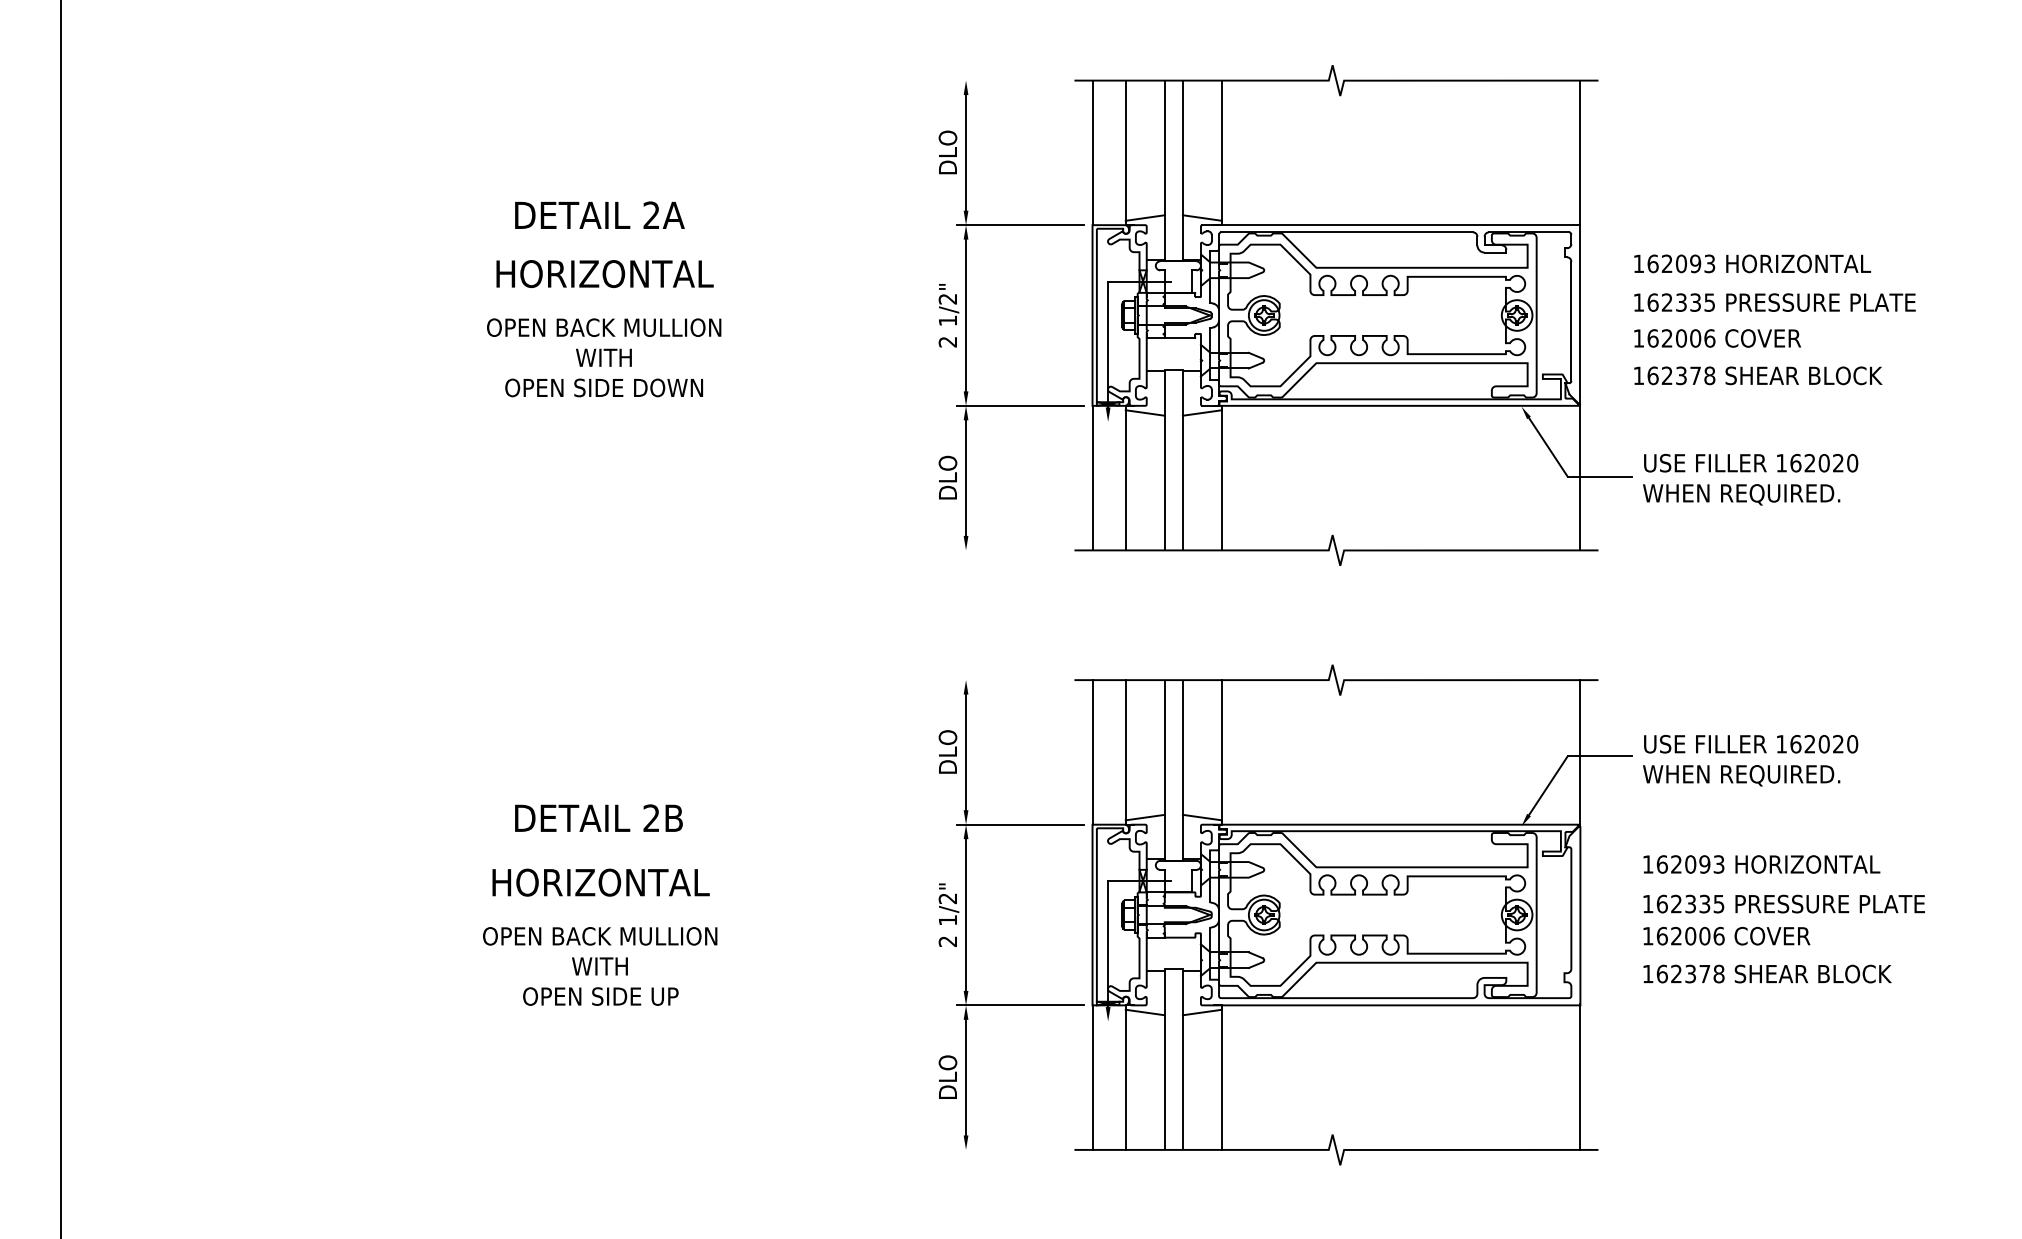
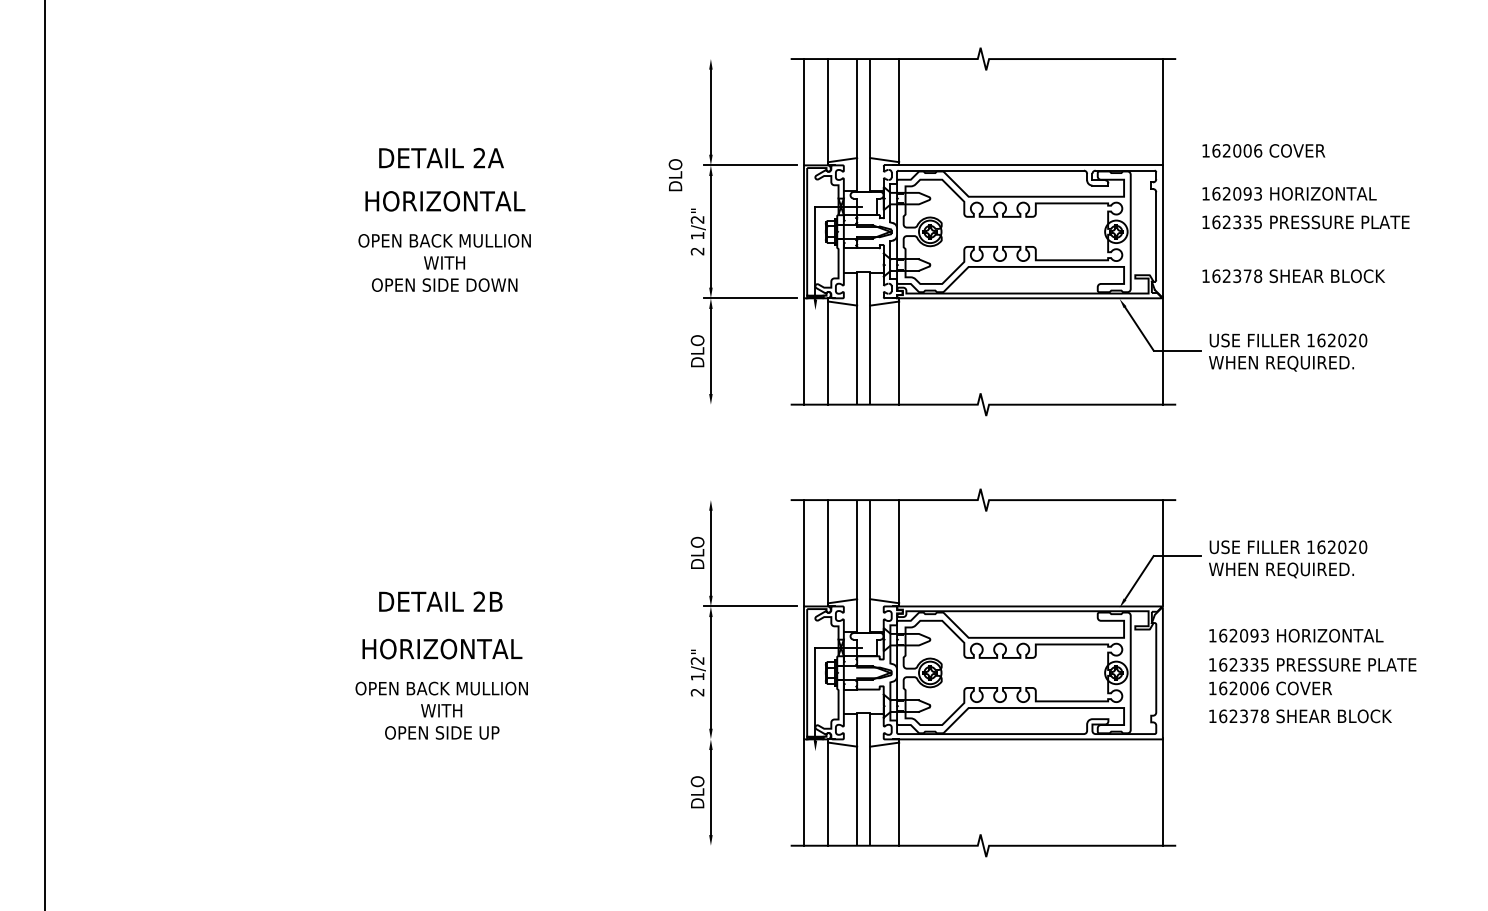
text: (947, 152) -> (675, 175), moved
text: (1717, 338) -> (1263, 150), moved
line: (1020, 1005) -> (750, 739), removed

